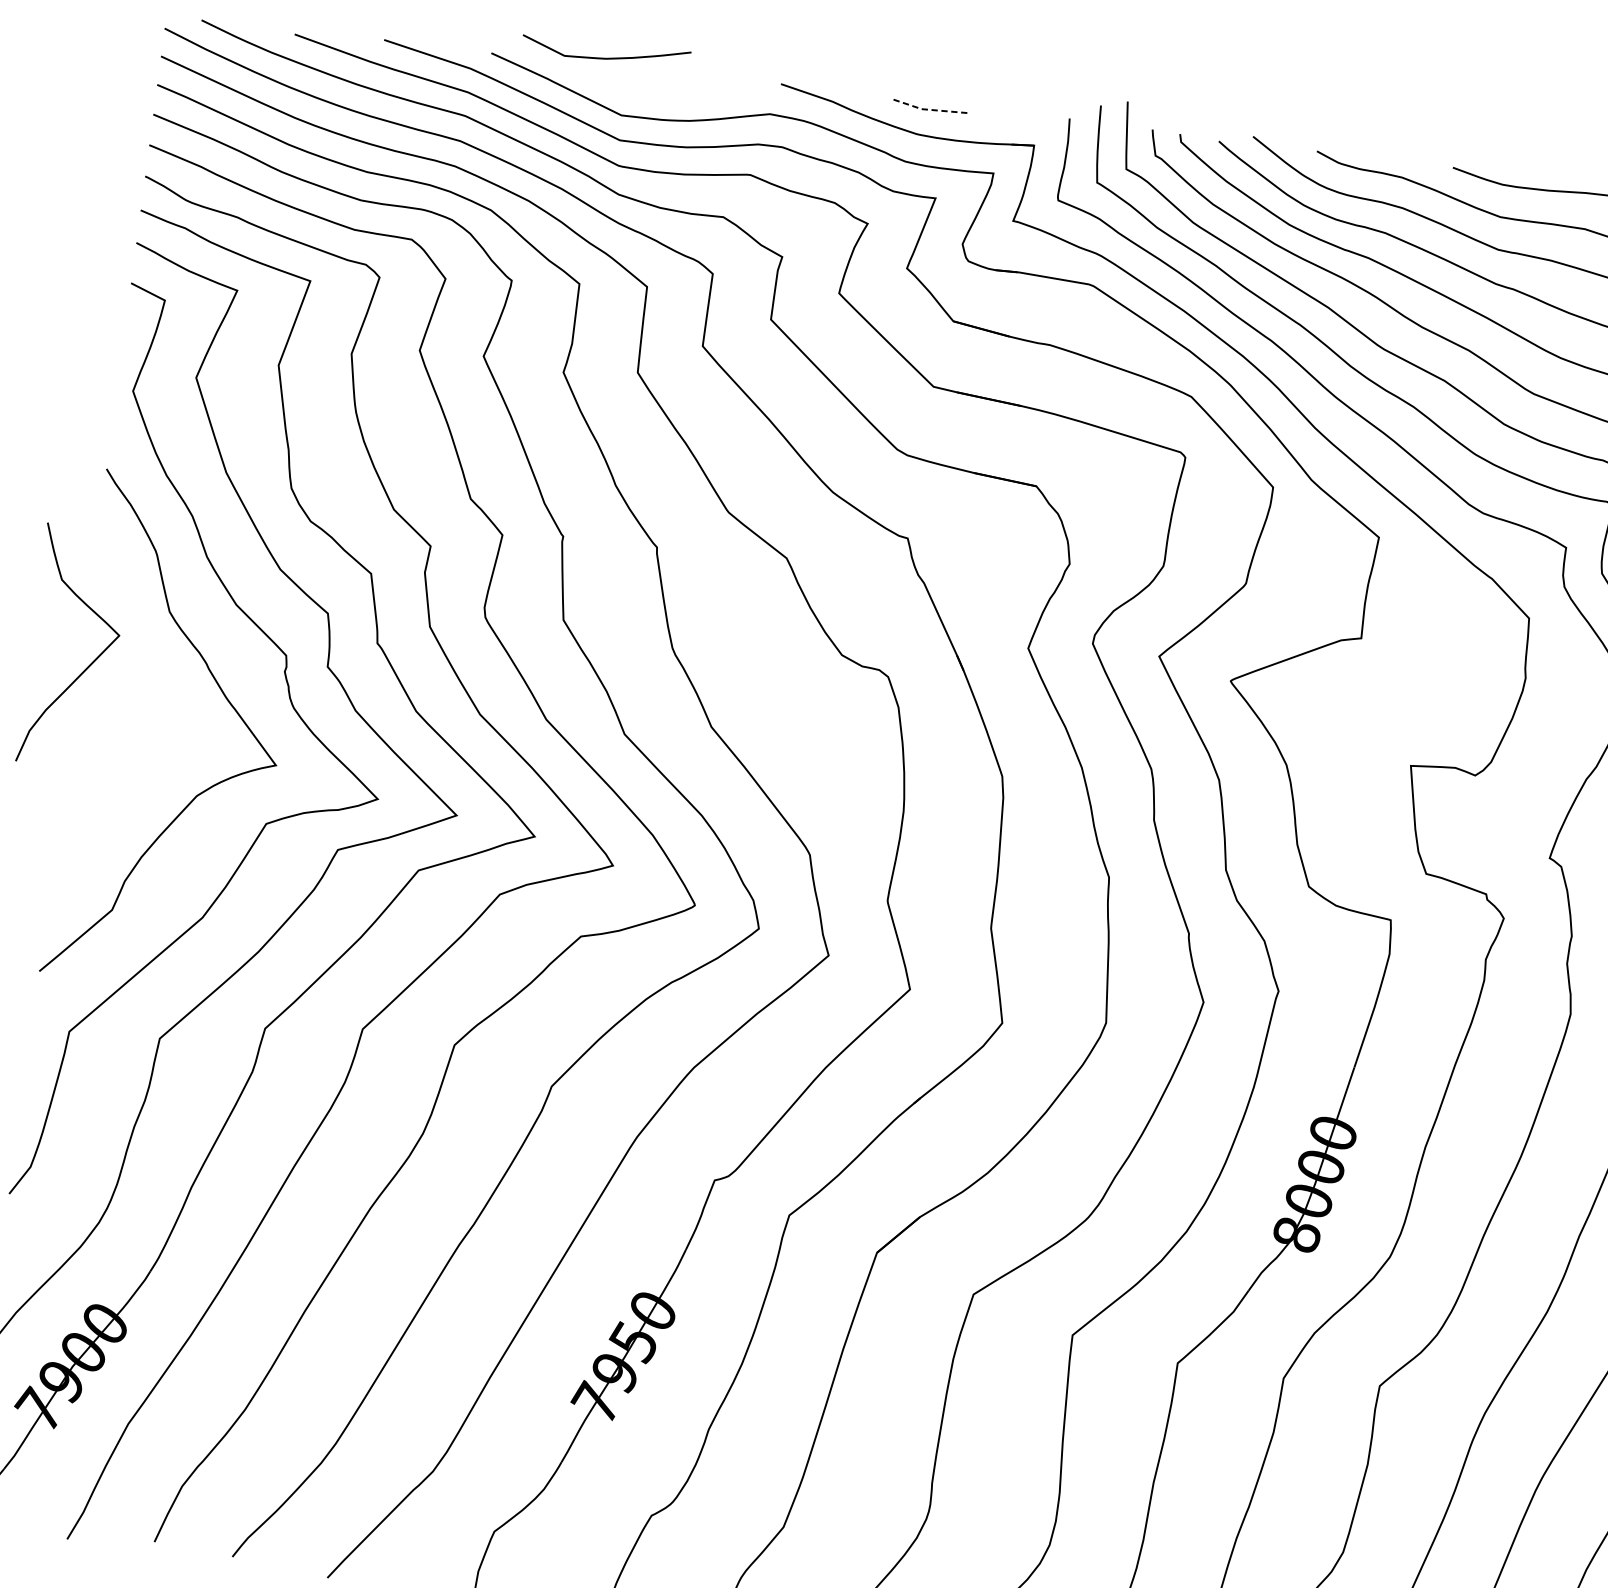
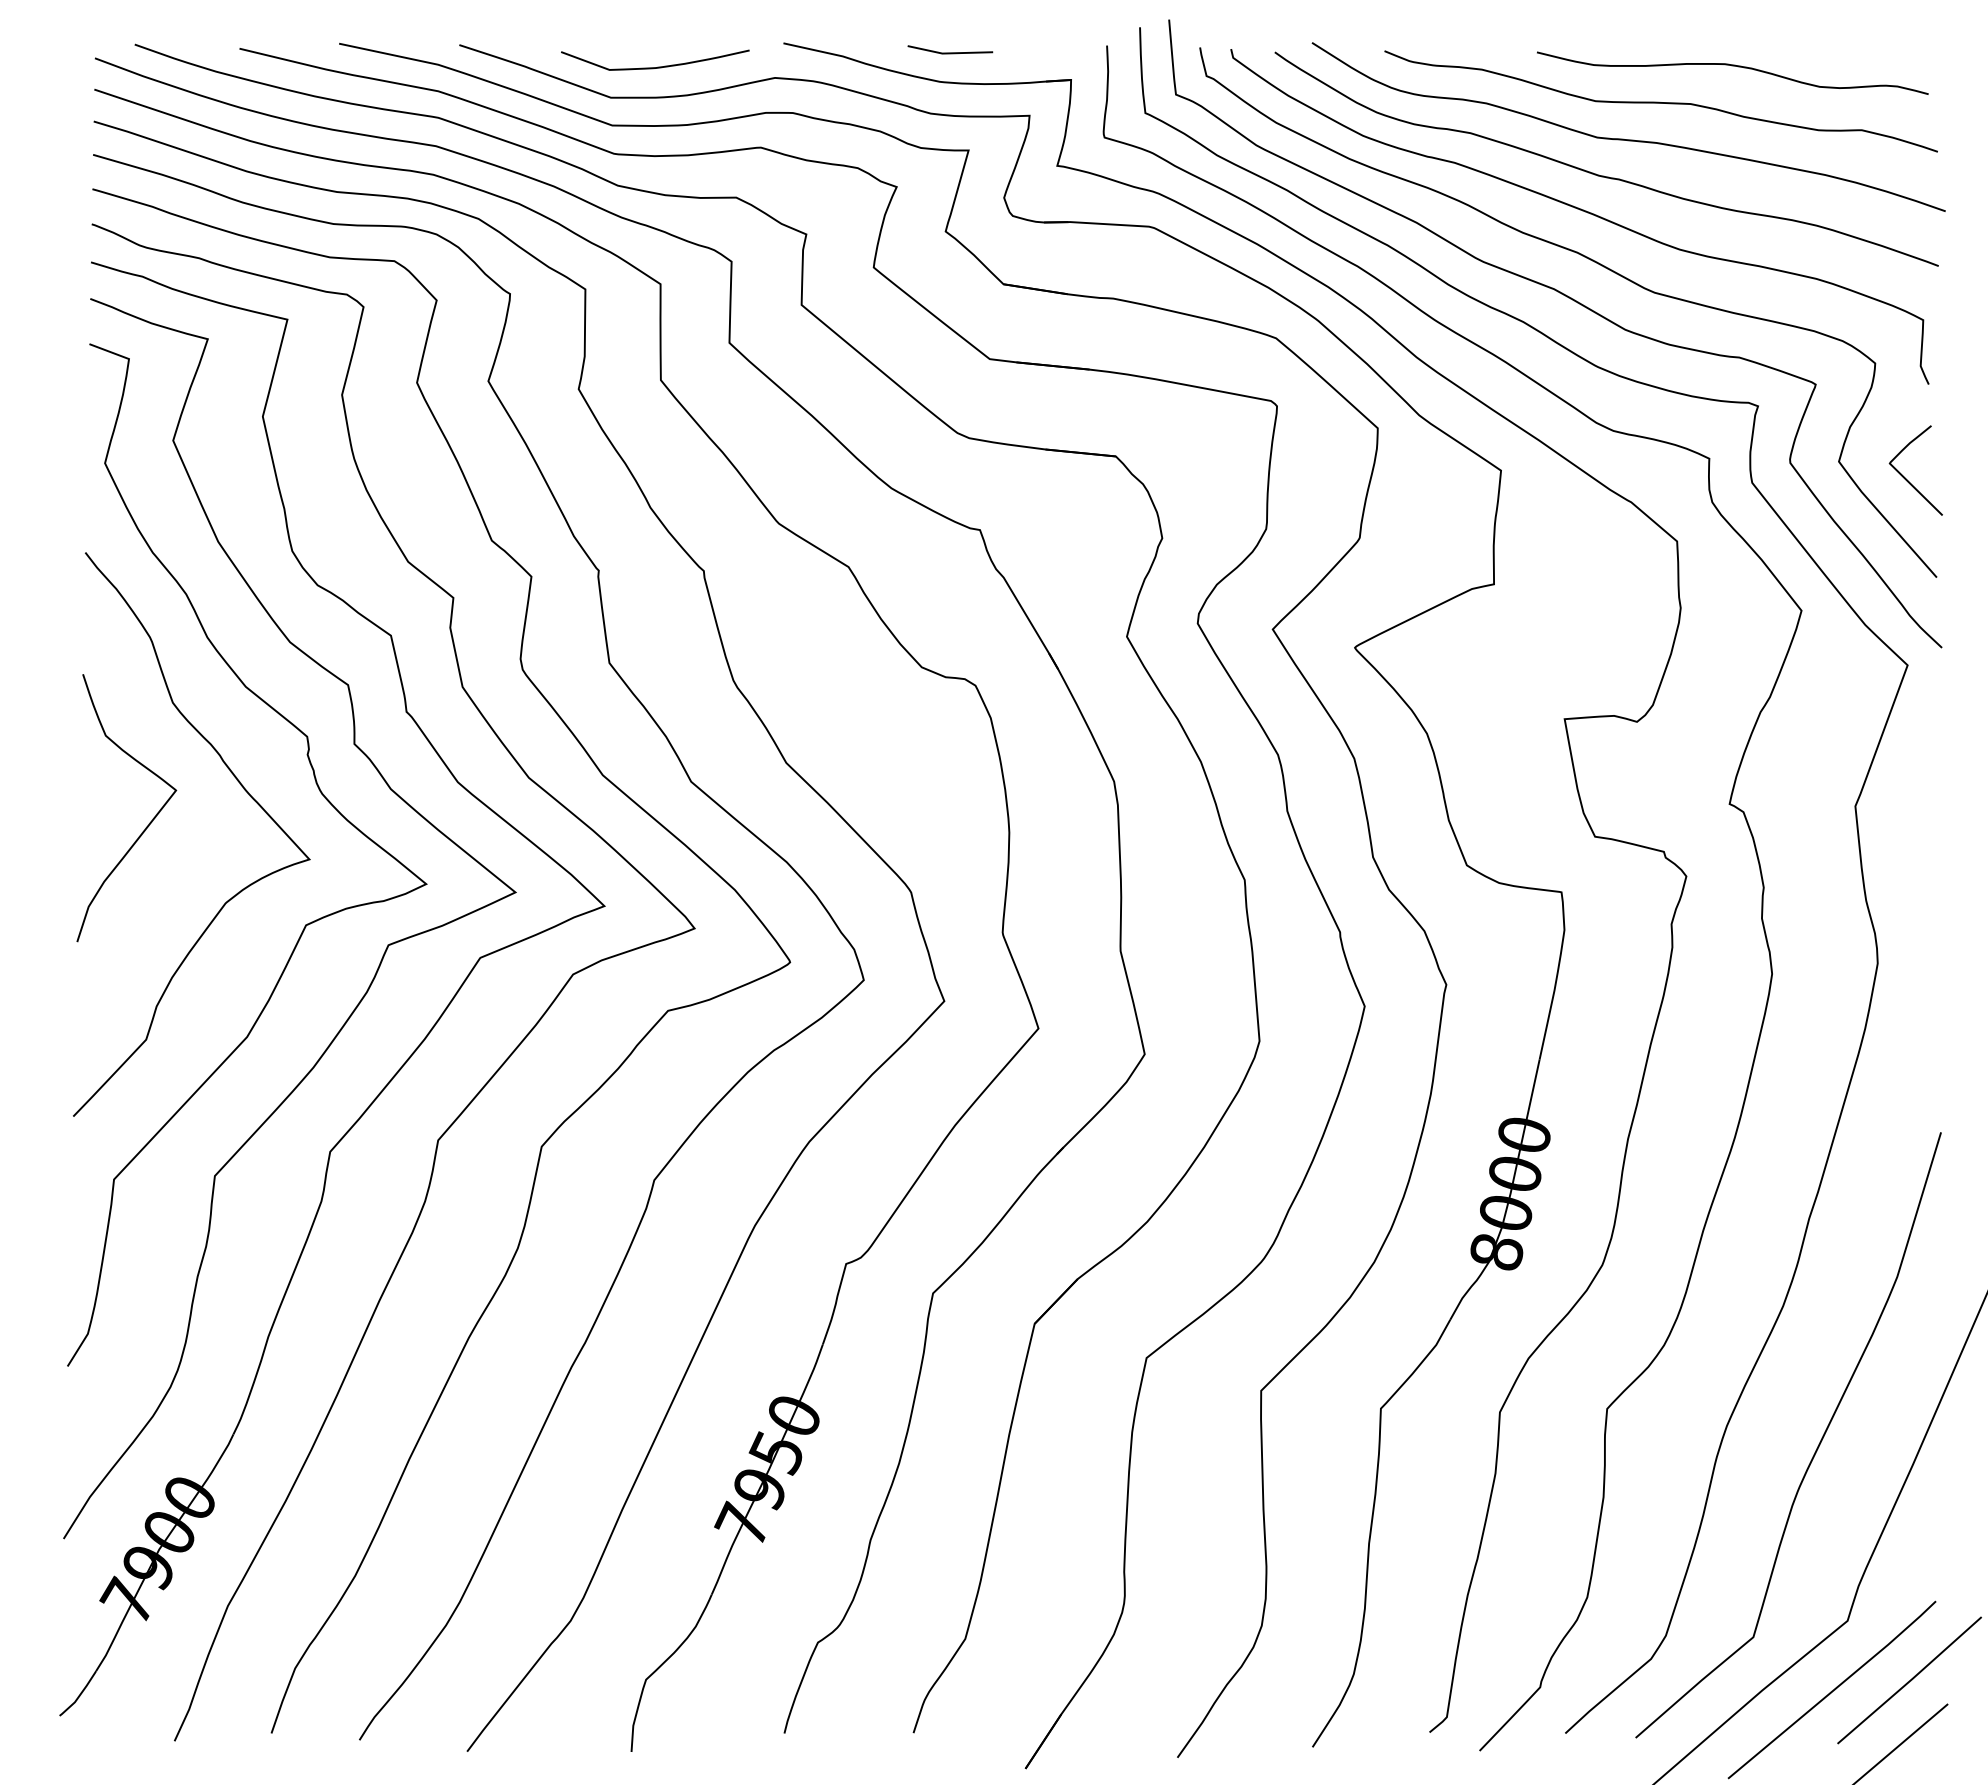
curve: (607, 57) -> (657, 66), moved
line: (928, 109) -> (949, 53), dashed -> solid
curve: (88, 665) -> (145, 827), moved

